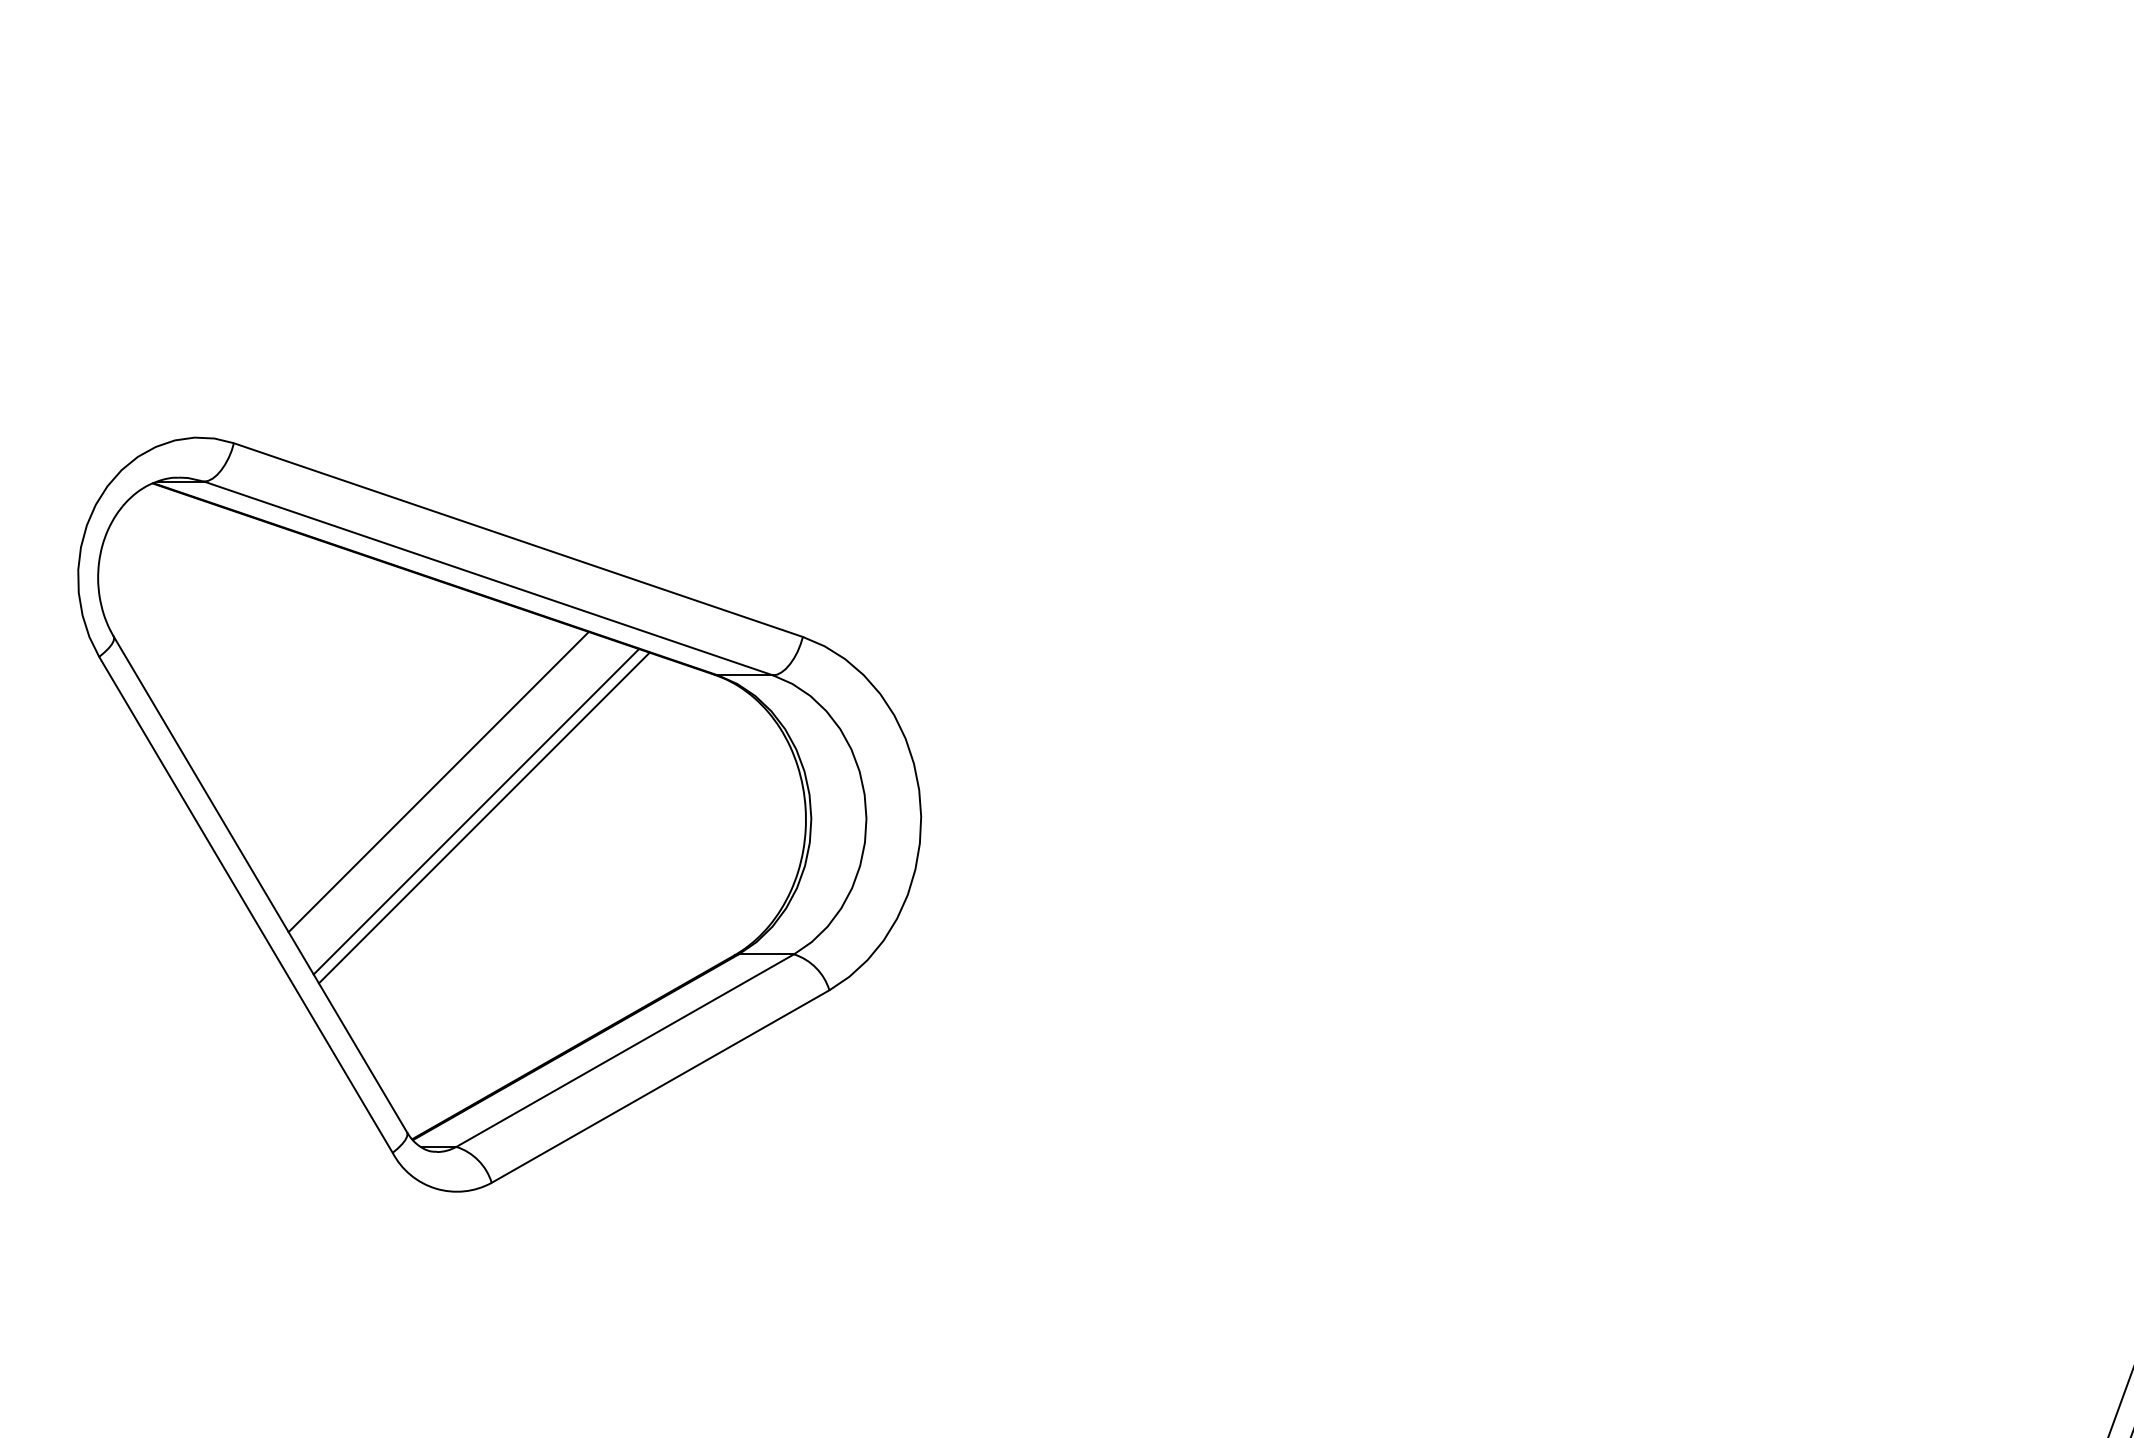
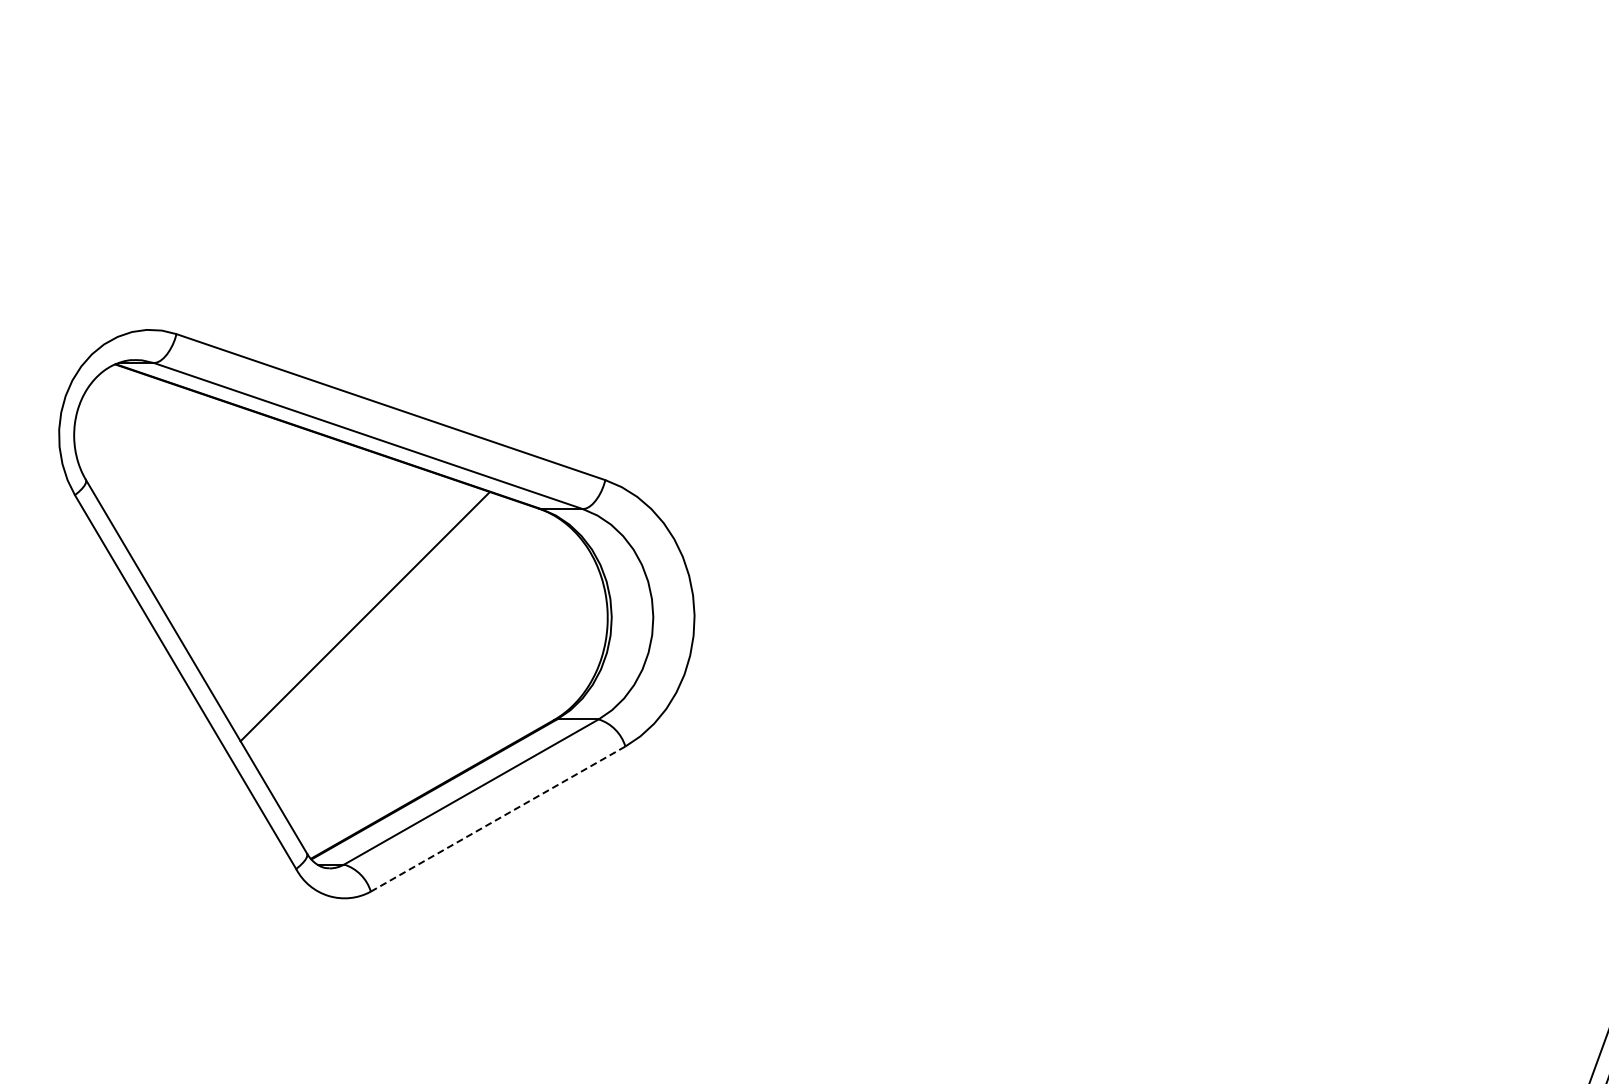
line: (438, 782) -> (330, 589), removed
line: (475, 811) -> (358, 611), removed
line: (659, 1087) -> (497, 819), solid -> dashed

